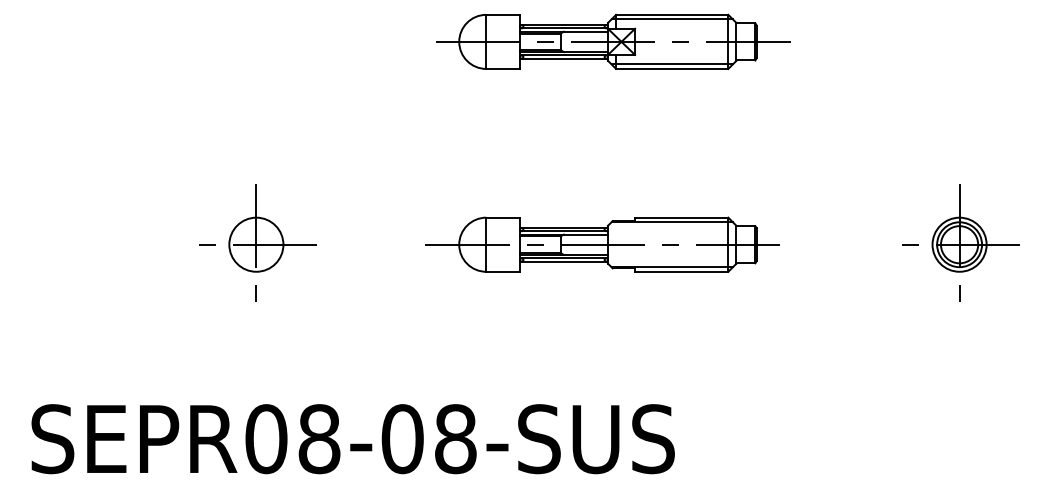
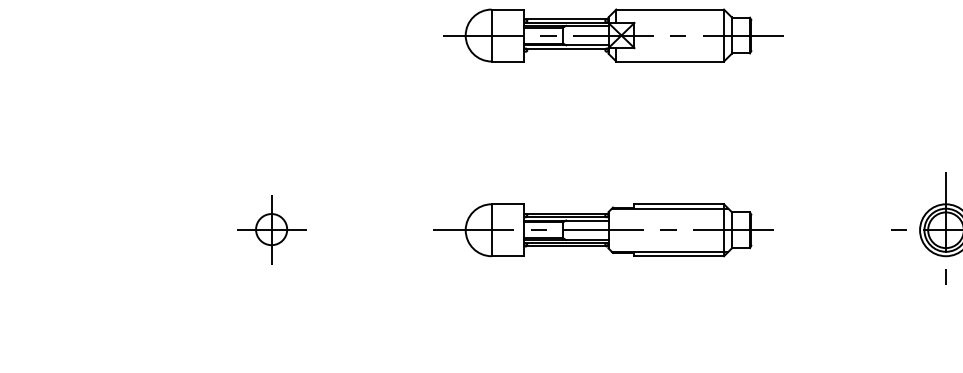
line: (671, 19) -> (669, 14), removed
line: (563, 58) -> (565, 51), removed
line: (671, 64) -> (669, 57), removed
part: (257, 242) -> (272, 228), size x0.6

